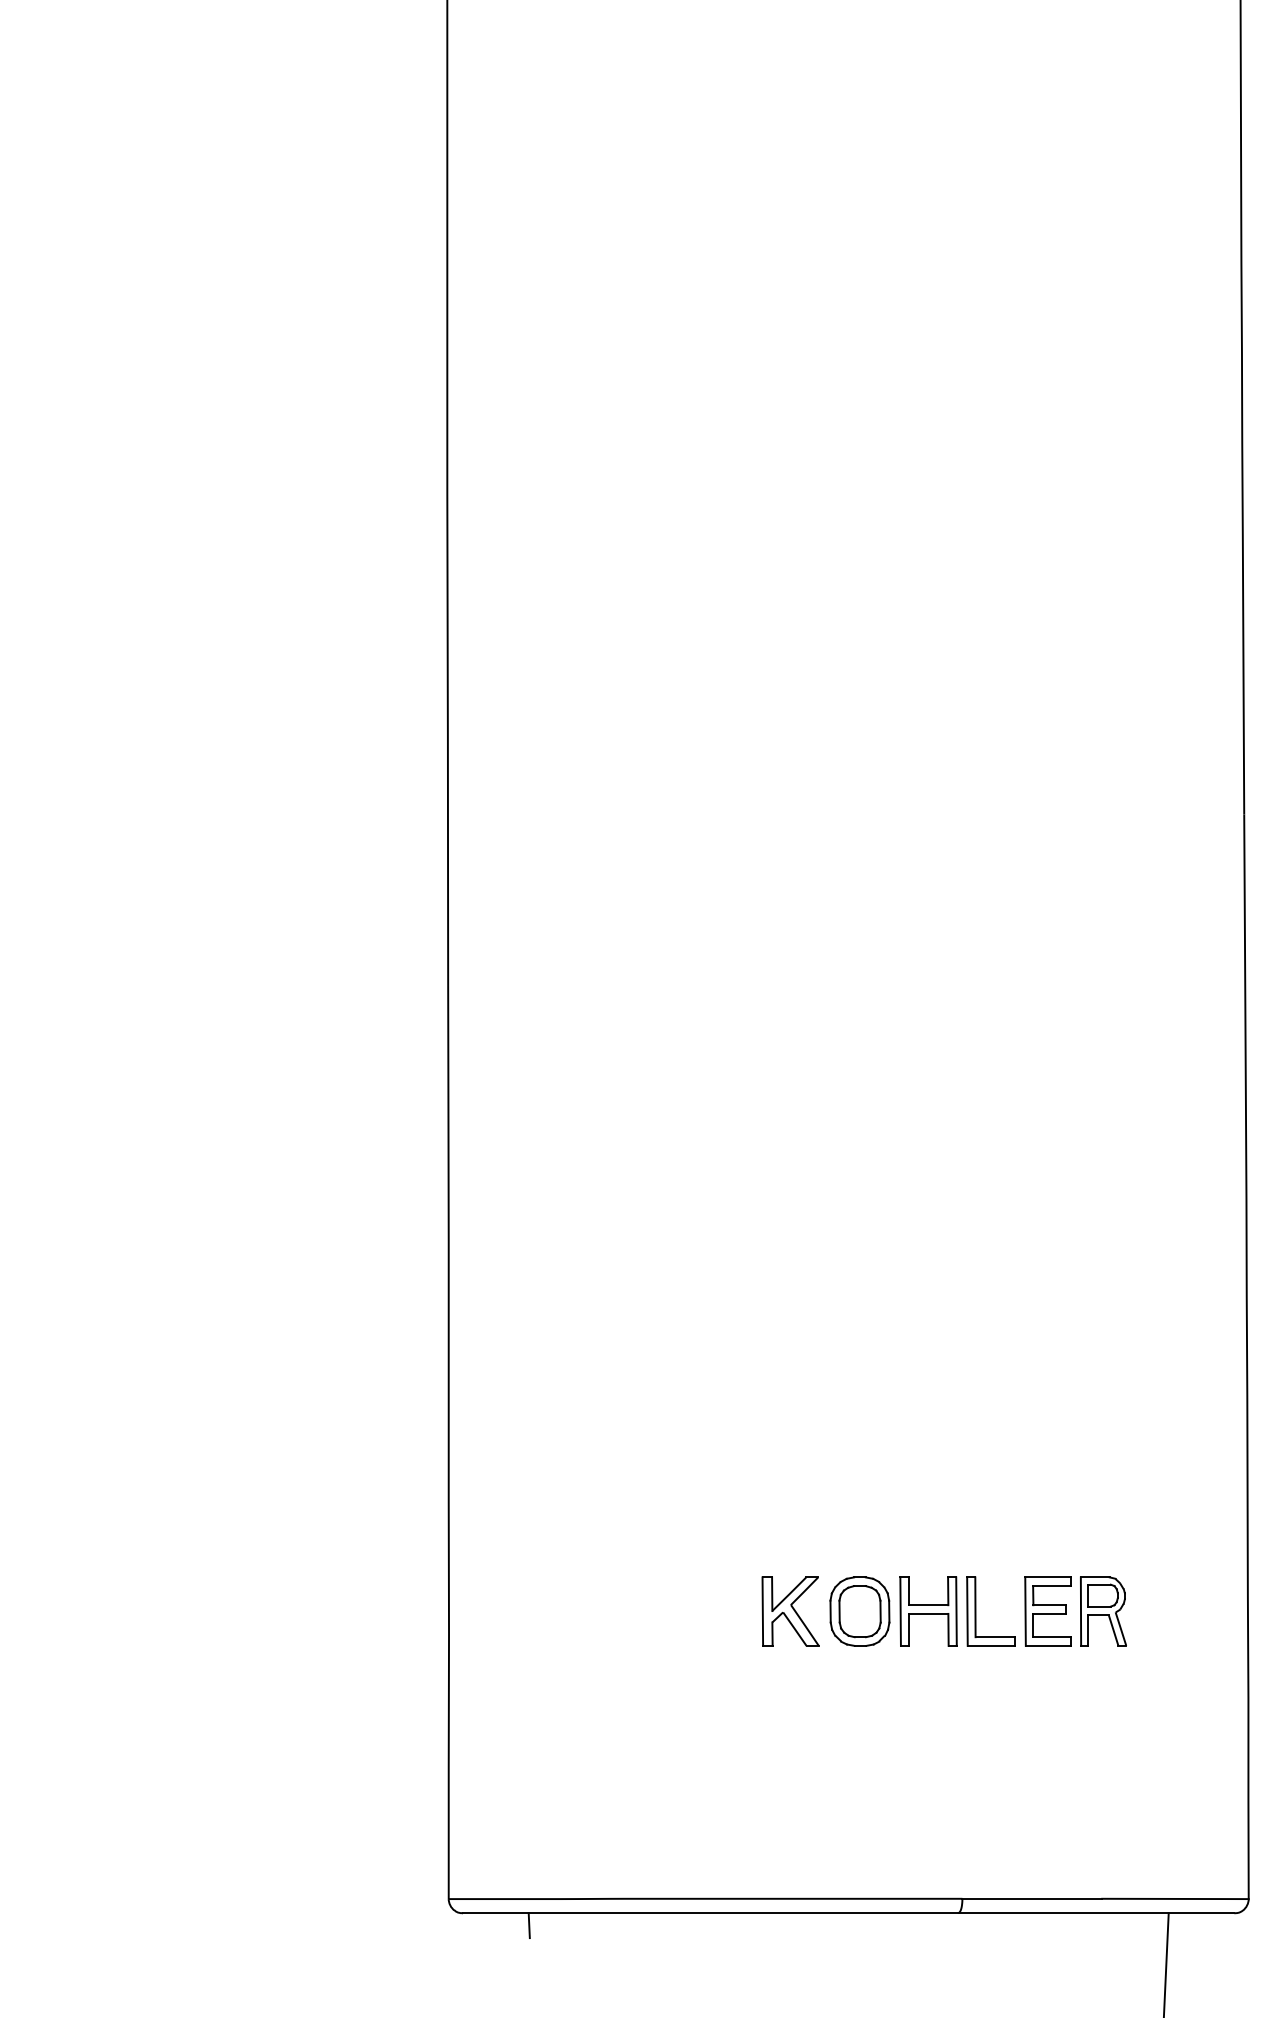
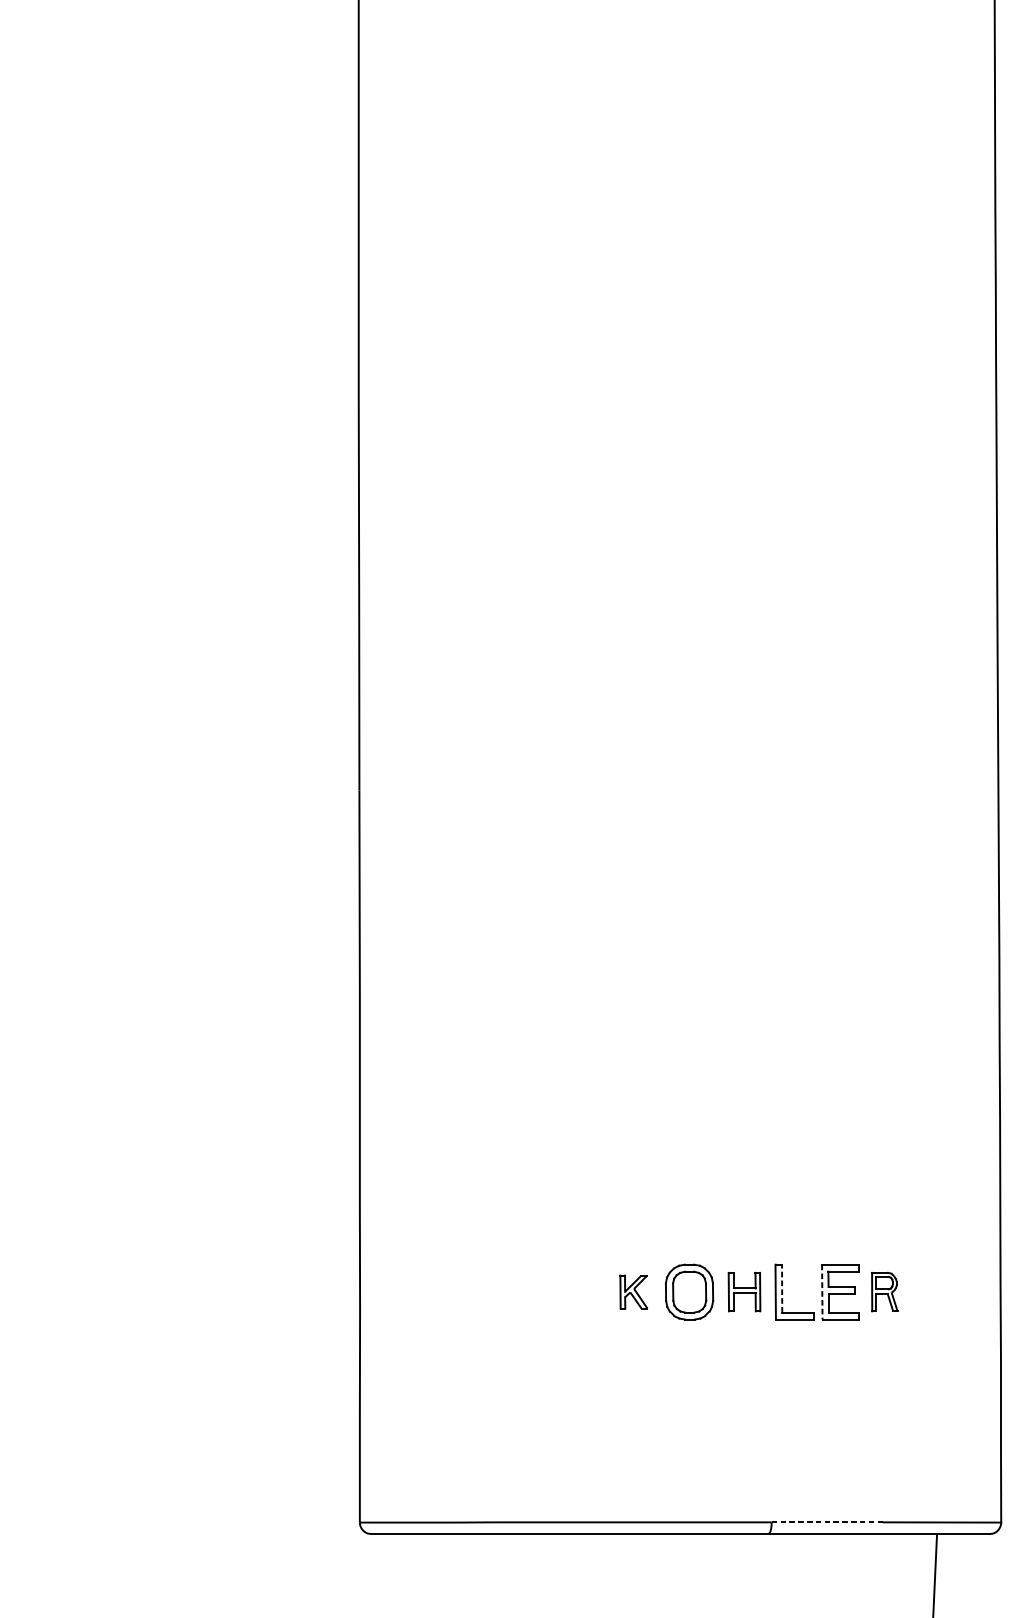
line: (975, 1607) -> (782, 1288), solid -> dashed
part: (790, 1611) -> (633, 1292), size x0.6
part: (928, 1611) -> (744, 1292), size x0.7
part: (1103, 1611) -> (884, 1292), size x0.7
line: (1025, 1612) -> (822, 1292), solid -> dashed
line: (1032, 1898) -> (827, 1522), solid -> dashed
line: (528, 1925) -> (423, 1543), removed

